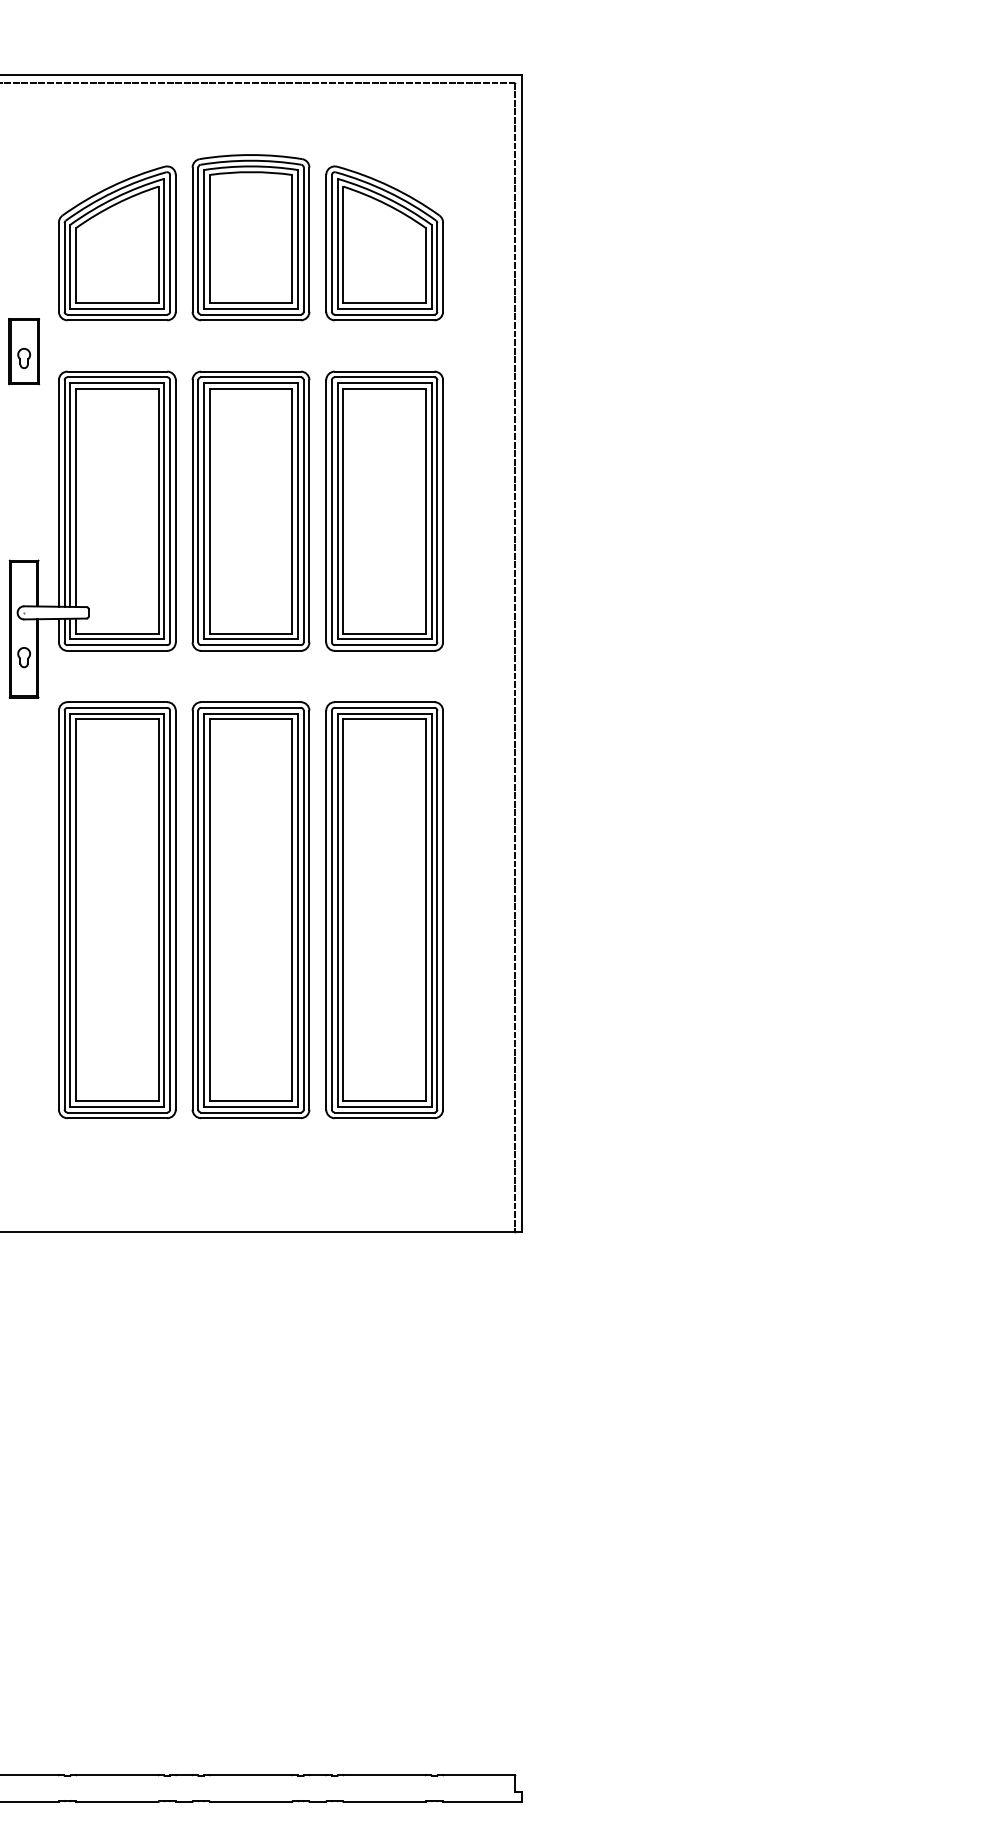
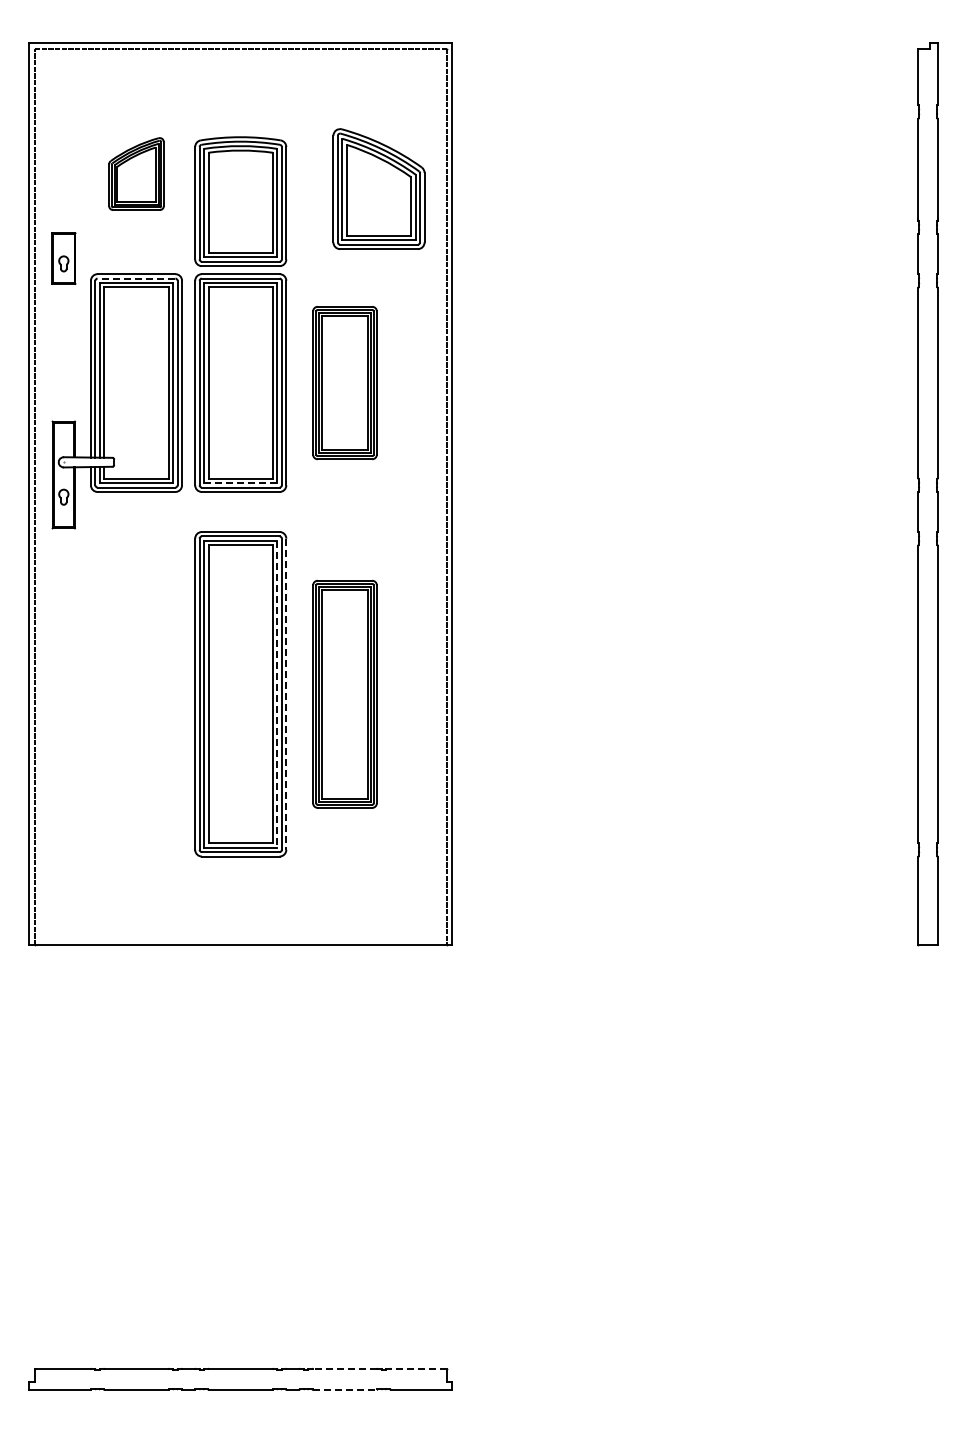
part: (250, 237) -> (240, 201), moved
part: (117, 242) -> (136, 173), size x0.6
part: (384, 242) -> (378, 188), moved
line: (117, 377) -> (136, 278), solid -> dashed
part: (384, 510) -> (344, 382), size x0.7
line: (250, 639) -> (240, 483), solid -> dashed
part: (117, 910) -> (136, 694), removed
line: (298, 910) -> (277, 694), solid -> dashed
line: (309, 910) -> (286, 694), solid -> dashed
part: (384, 910) -> (344, 694), size x0.7
line: (384, 1774) -> (344, 1368), solid -> dashed
line: (478, 1774) -> (418, 1368), solid -> dashed
line: (385, 1802) -> (345, 1390), solid -> dashed

